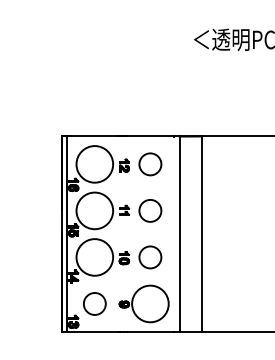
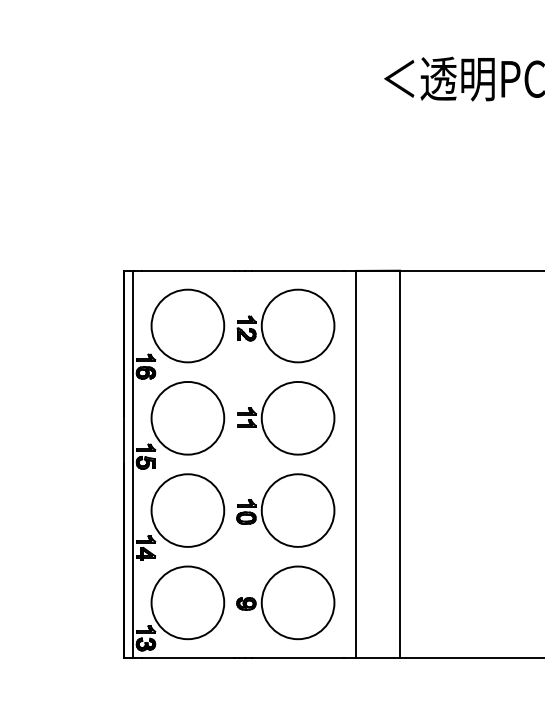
circle: (150, 164) -> (298, 326), size x1.67
circle: (150, 210) -> (298, 417), size x1.67
circle: (150, 257) -> (298, 510), size x1.67
circle: (94, 303) -> (187, 601), size x1.67

